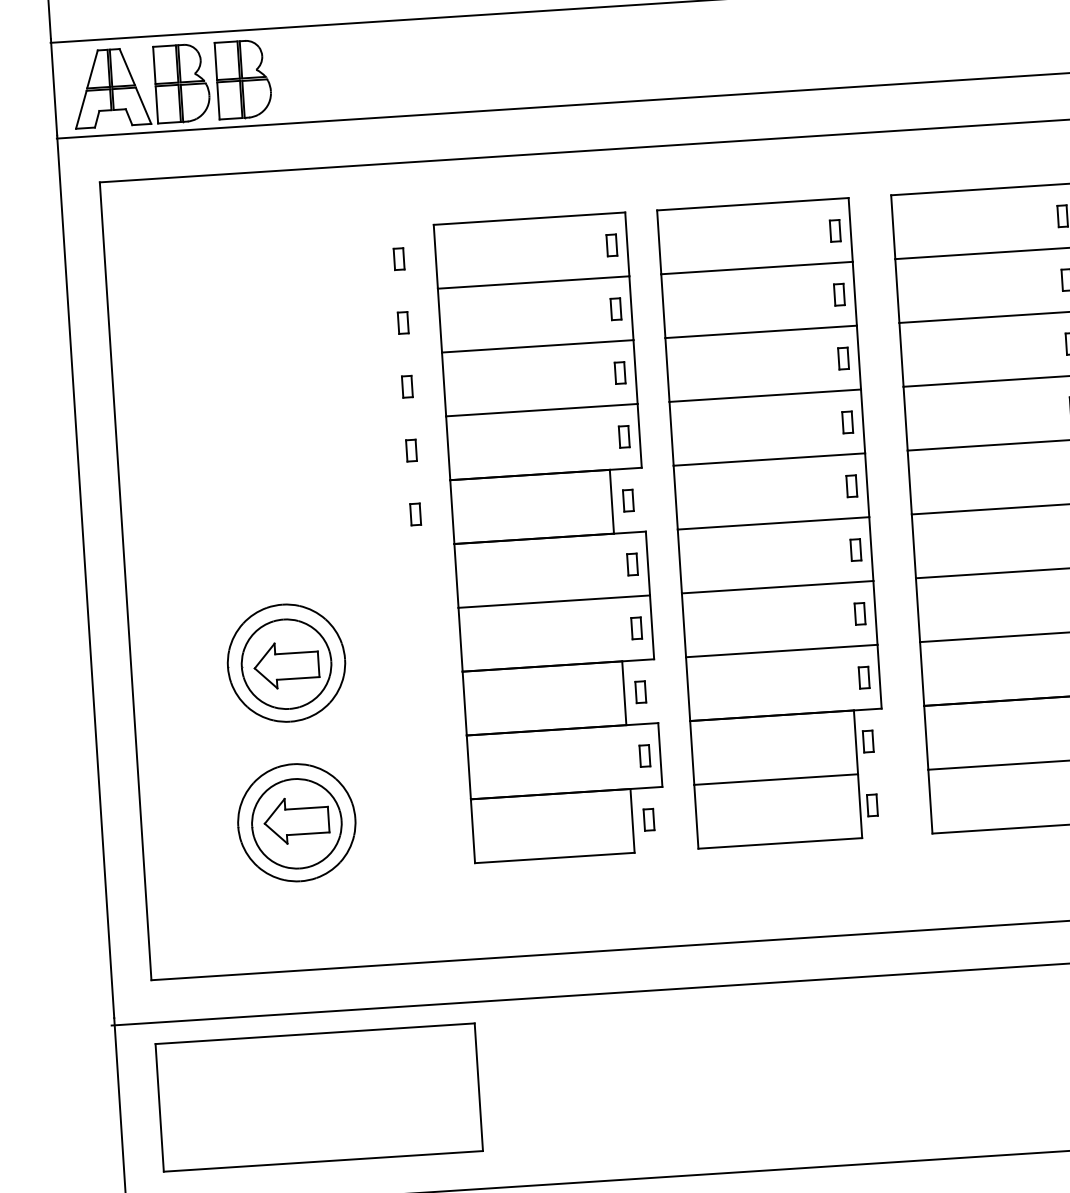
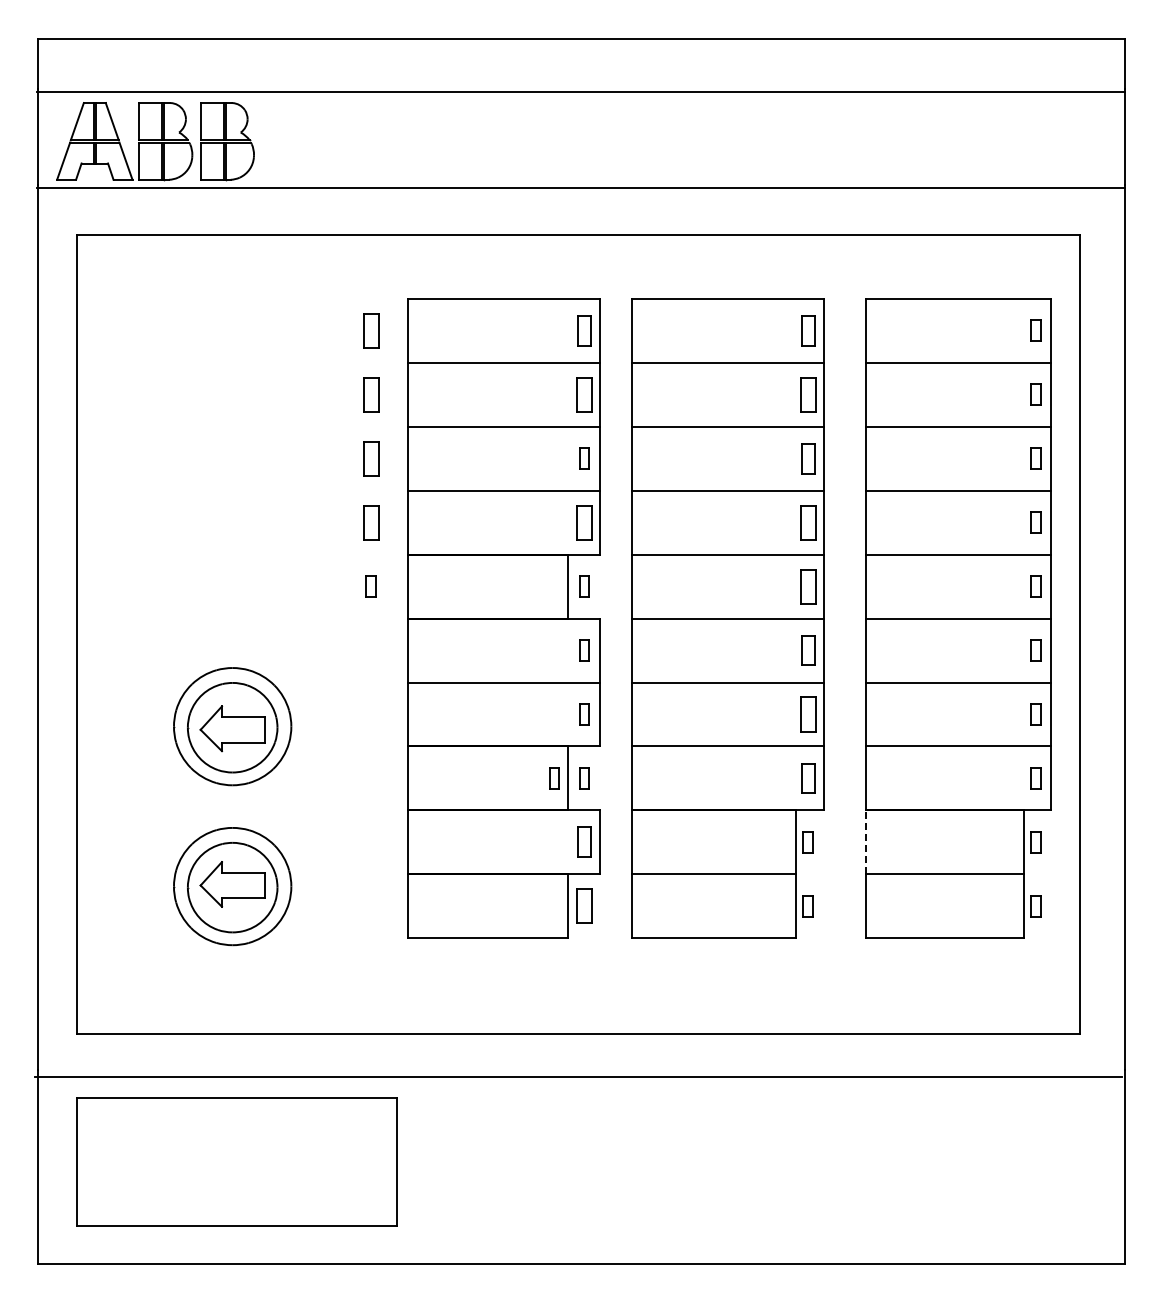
part: (834, 230) -> (807, 330), size x1.4
part: (612, 245) -> (584, 330), size x1.4
part: (398, 258) -> (370, 330), size x1.6
part: (838, 294) -> (807, 394), size x1.6
part: (616, 309) -> (584, 394), size x1.6
part: (402, 322) -> (370, 394), size x1.6
part: (842, 358) -> (807, 458), size x1.4
part: (406, 386) -> (370, 458), size x1.6
part: (846, 422) -> (807, 522), size x1.6
part: (624, 436) -> (584, 522), size x1.6
part: (410, 450) -> (370, 522), size x1.6
part: (851, 486) -> (807, 586), size x1.6
part: (855, 550) -> (807, 650), size x1.4
part: (859, 613) -> (807, 714), size x1.6
part: (863, 677) -> (807, 778), size x1.4
part: (611, 694) -> (554, 778), added
line: (926, 737) -> (866, 842), solid -> dashed
part: (645, 756) -> (584, 842), size x1.4
part: (649, 819) -> (584, 906), size x1.6

